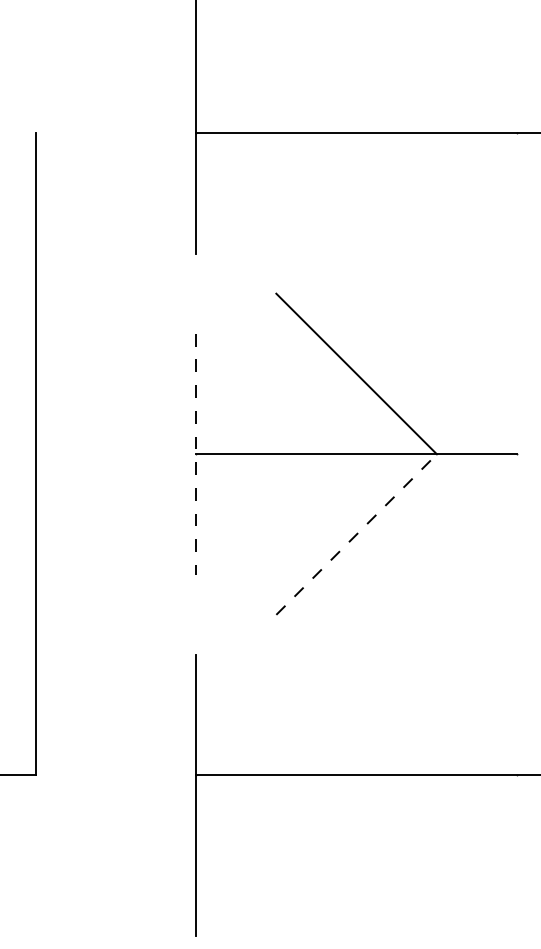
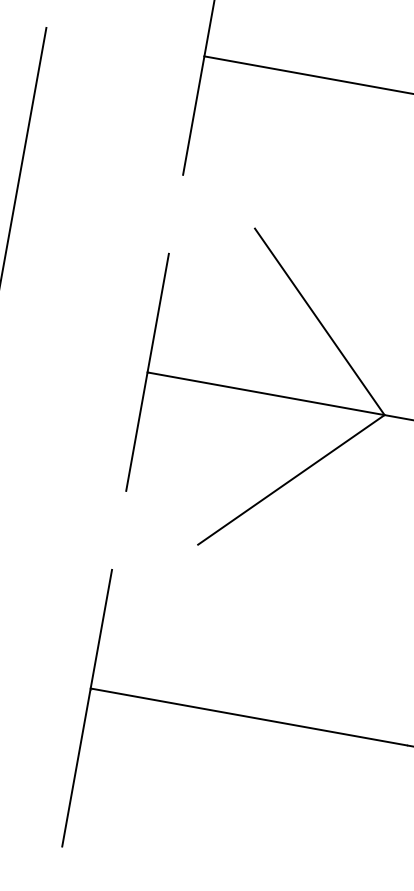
line: (196, 454) -> (147, 372), dashed -> solid
line: (356, 534) -> (291, 479), dashed -> solid

